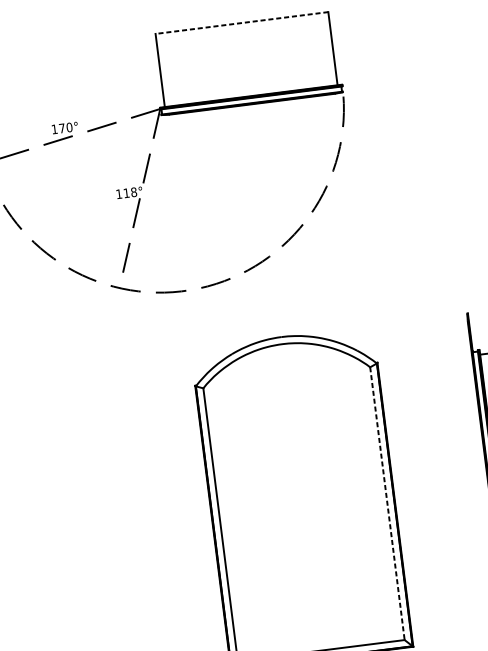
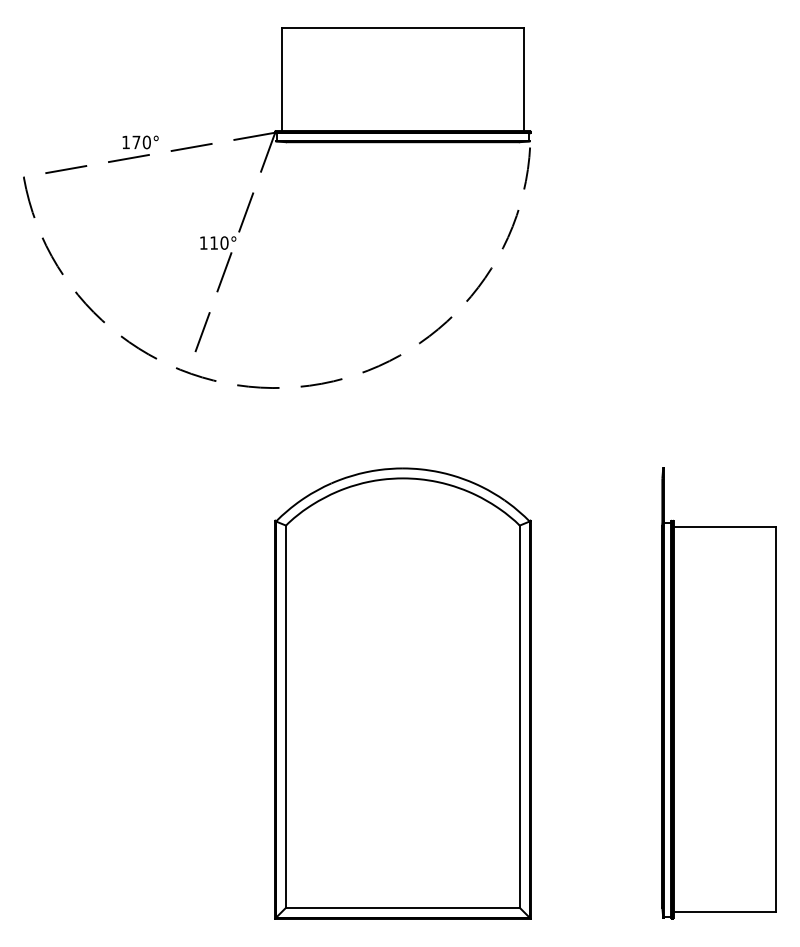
line: (241, 23) -> (402, 28), dashed -> solid
text: (133, 191) -> (224, 242), 118° -> 110°
line: (387, 504) -> (519, 717), dashed -> solid

